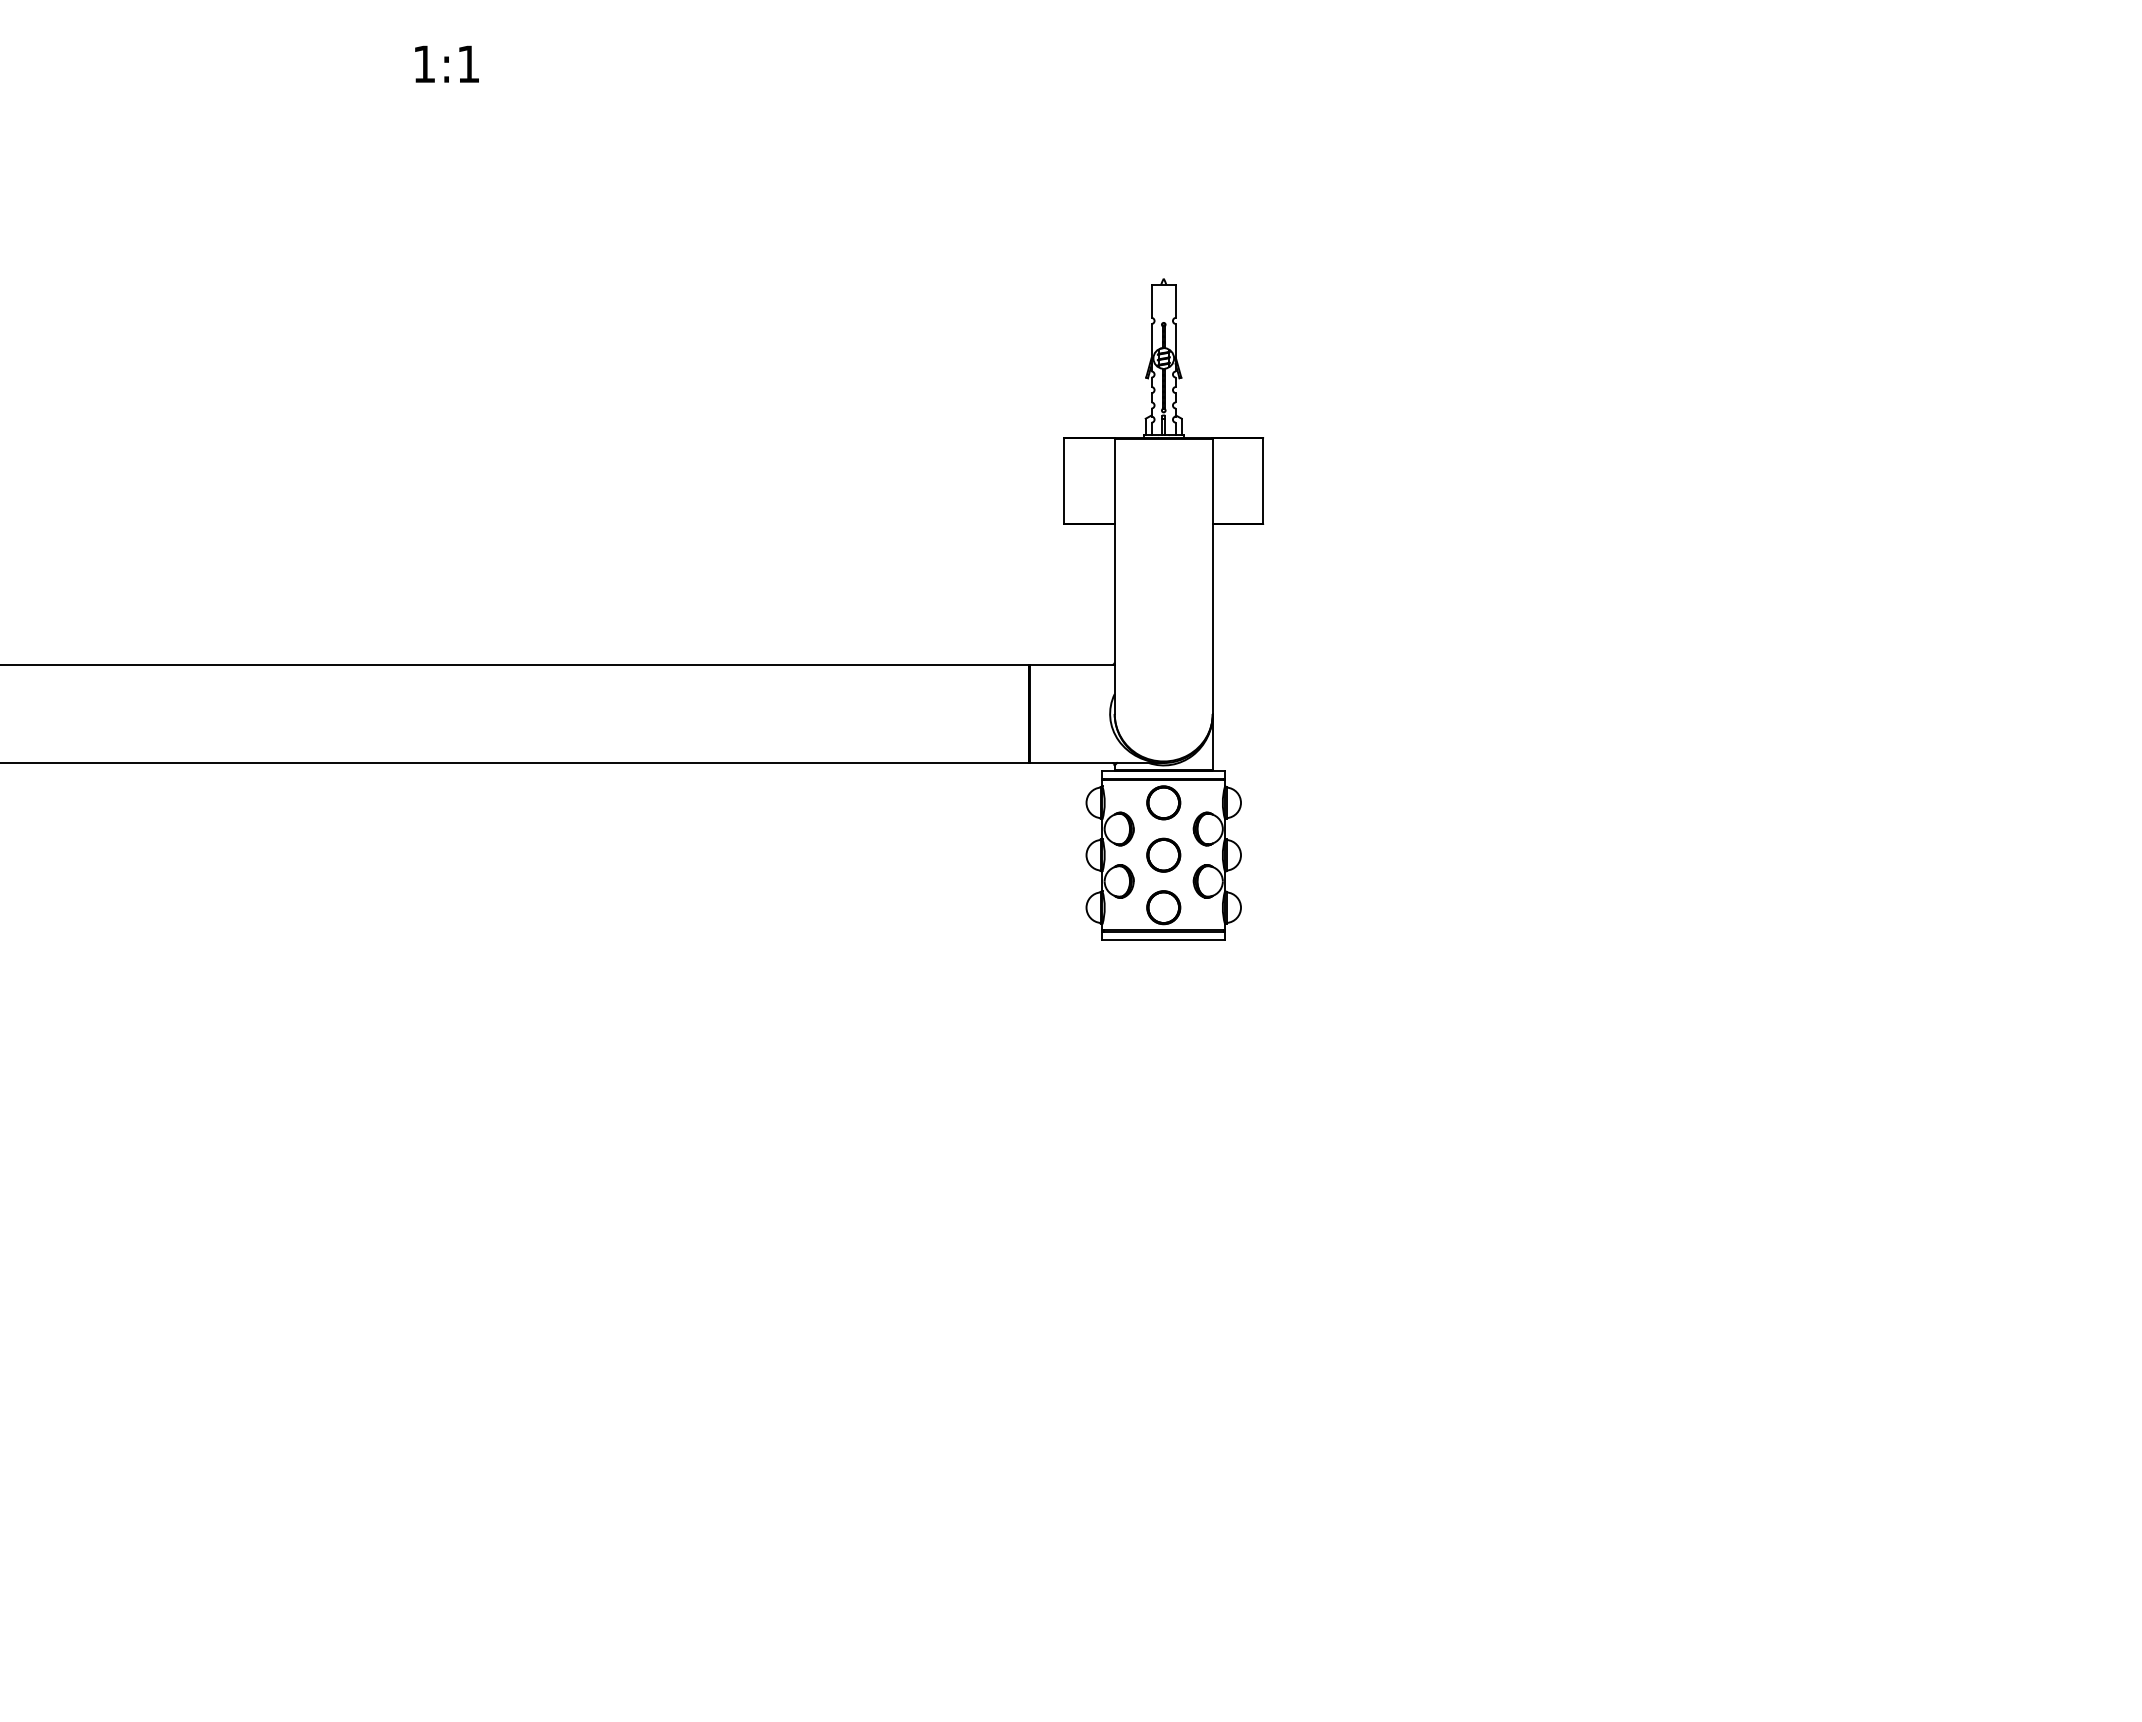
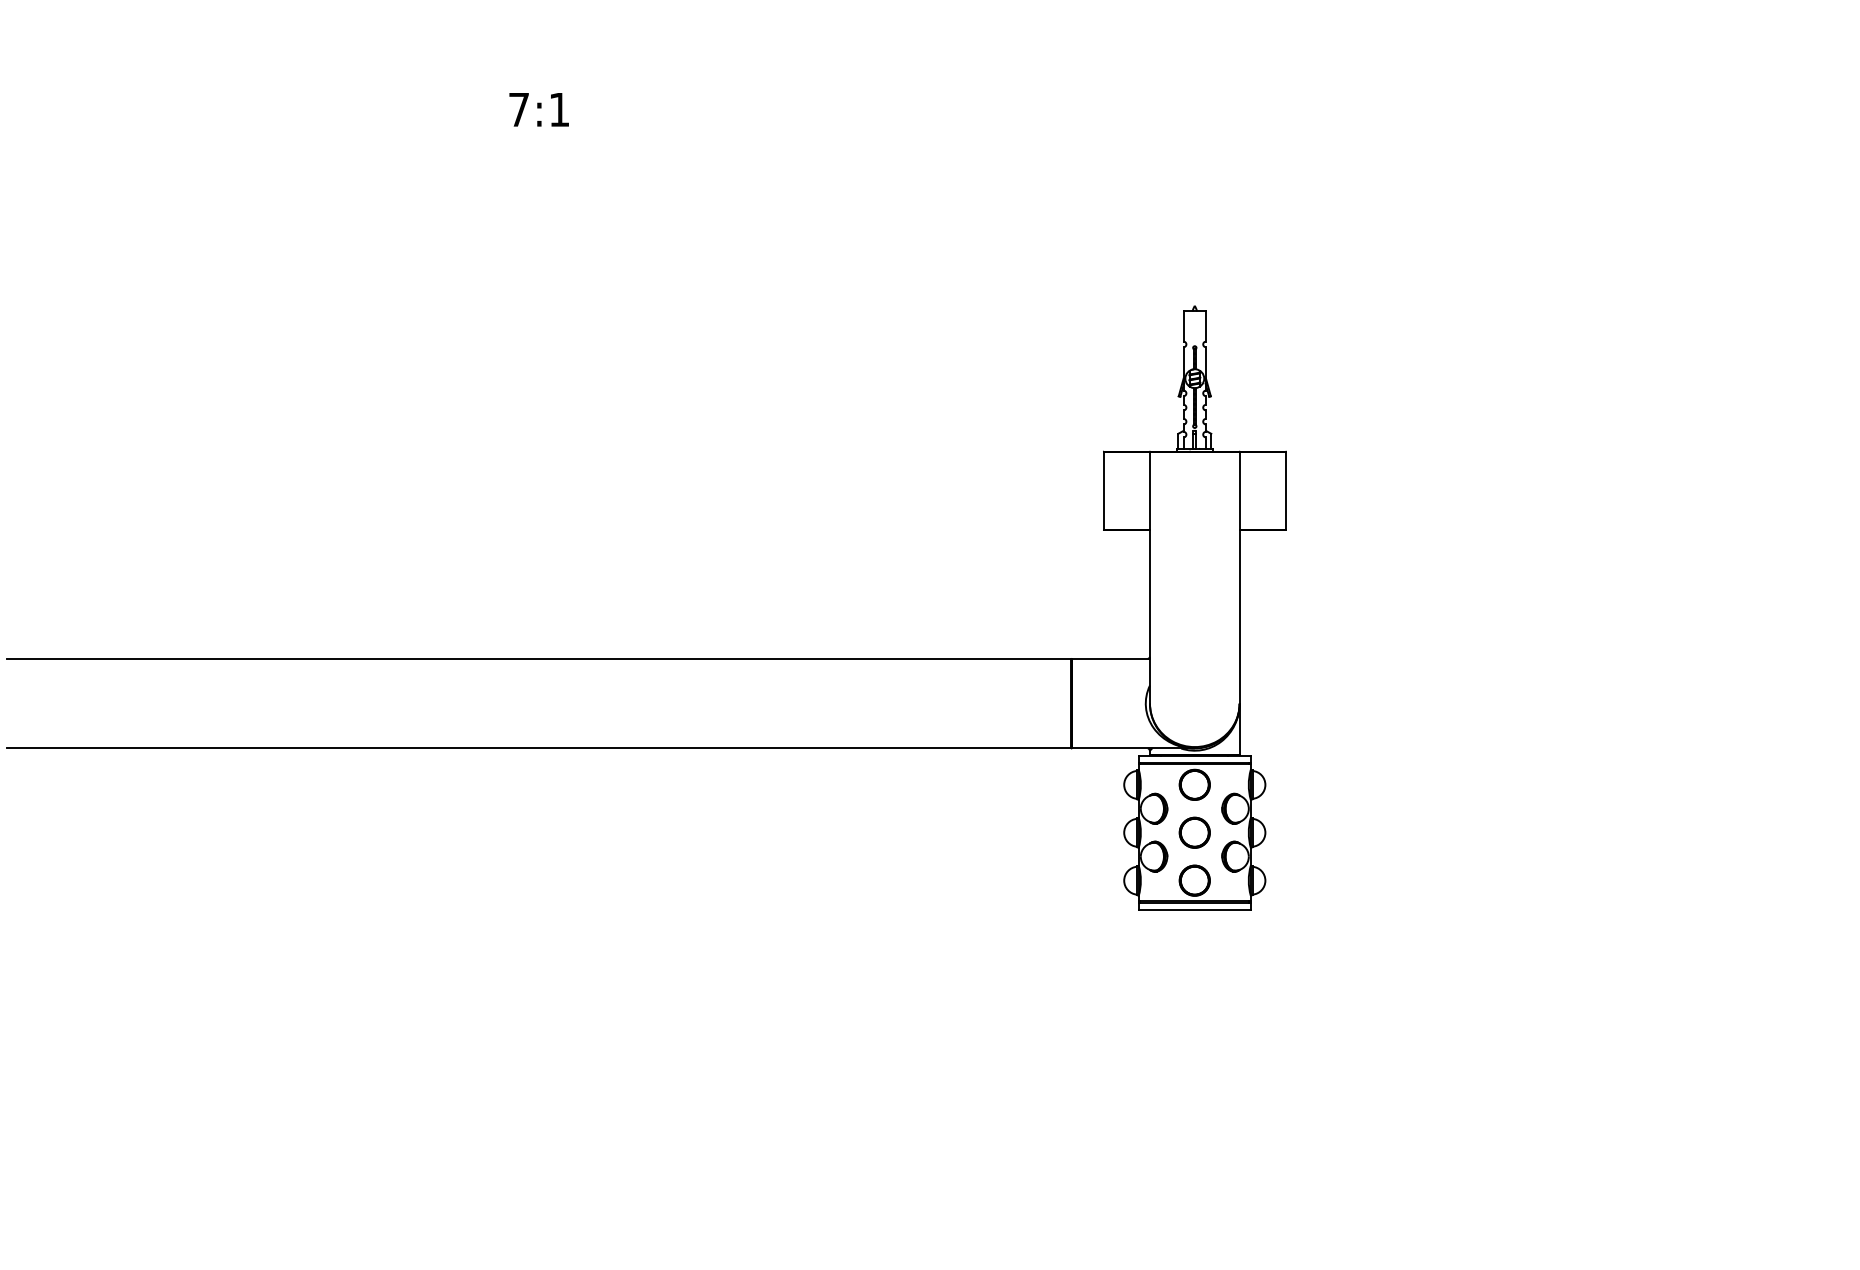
text: (424, 63) -> (519, 109), 1:1 -> 7:1

